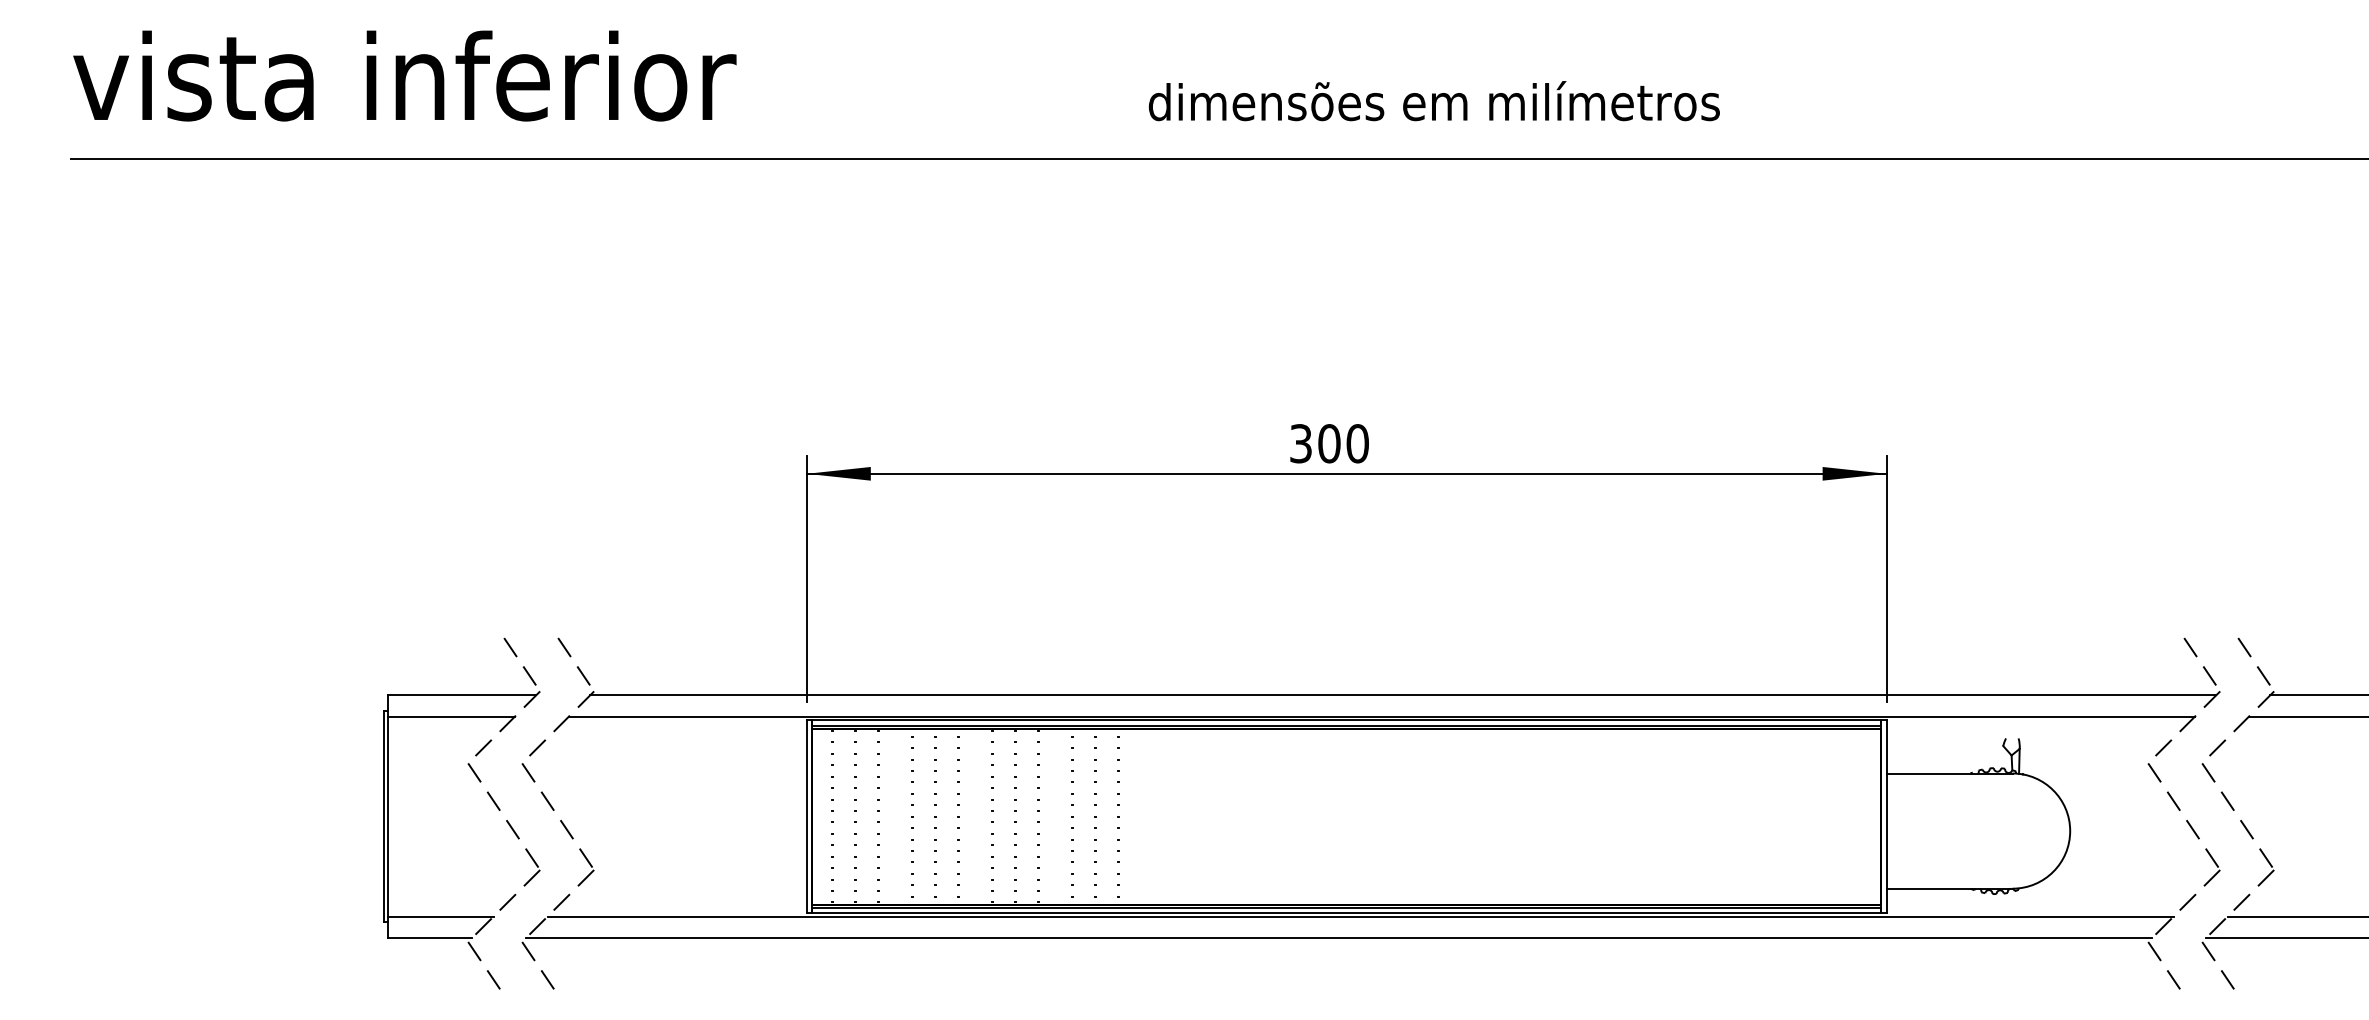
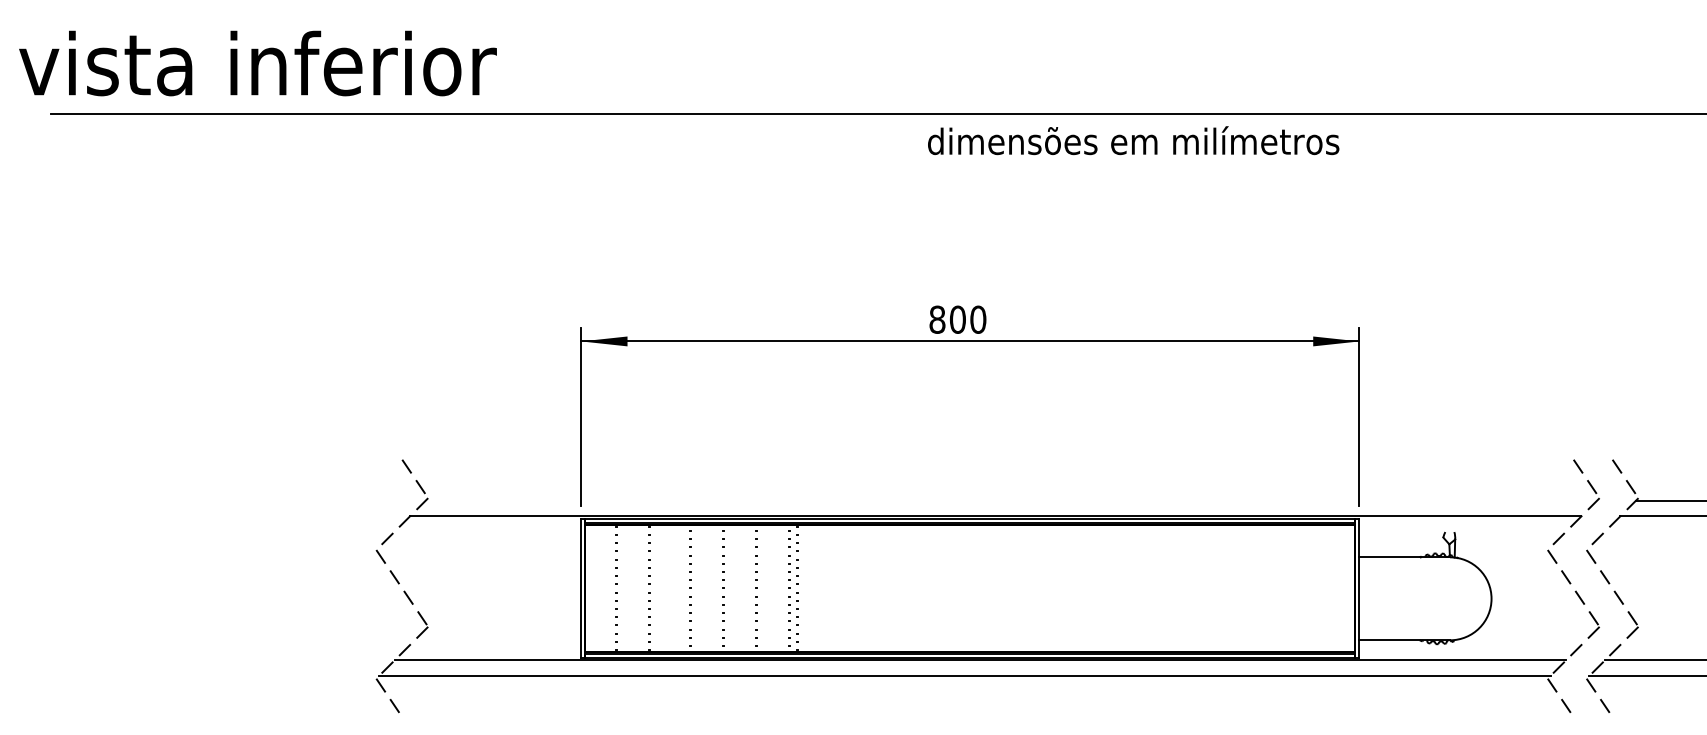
text: (404, 75) -> (257, 63), moved
text: (1433, 101) -> (1133, 140), moved
text: (1301, 443) -> (937, 319), 300 -> 800
line: (1403, 695) -> (1011, 501), removed
part: (488, 795) -> (352, 573), removed

